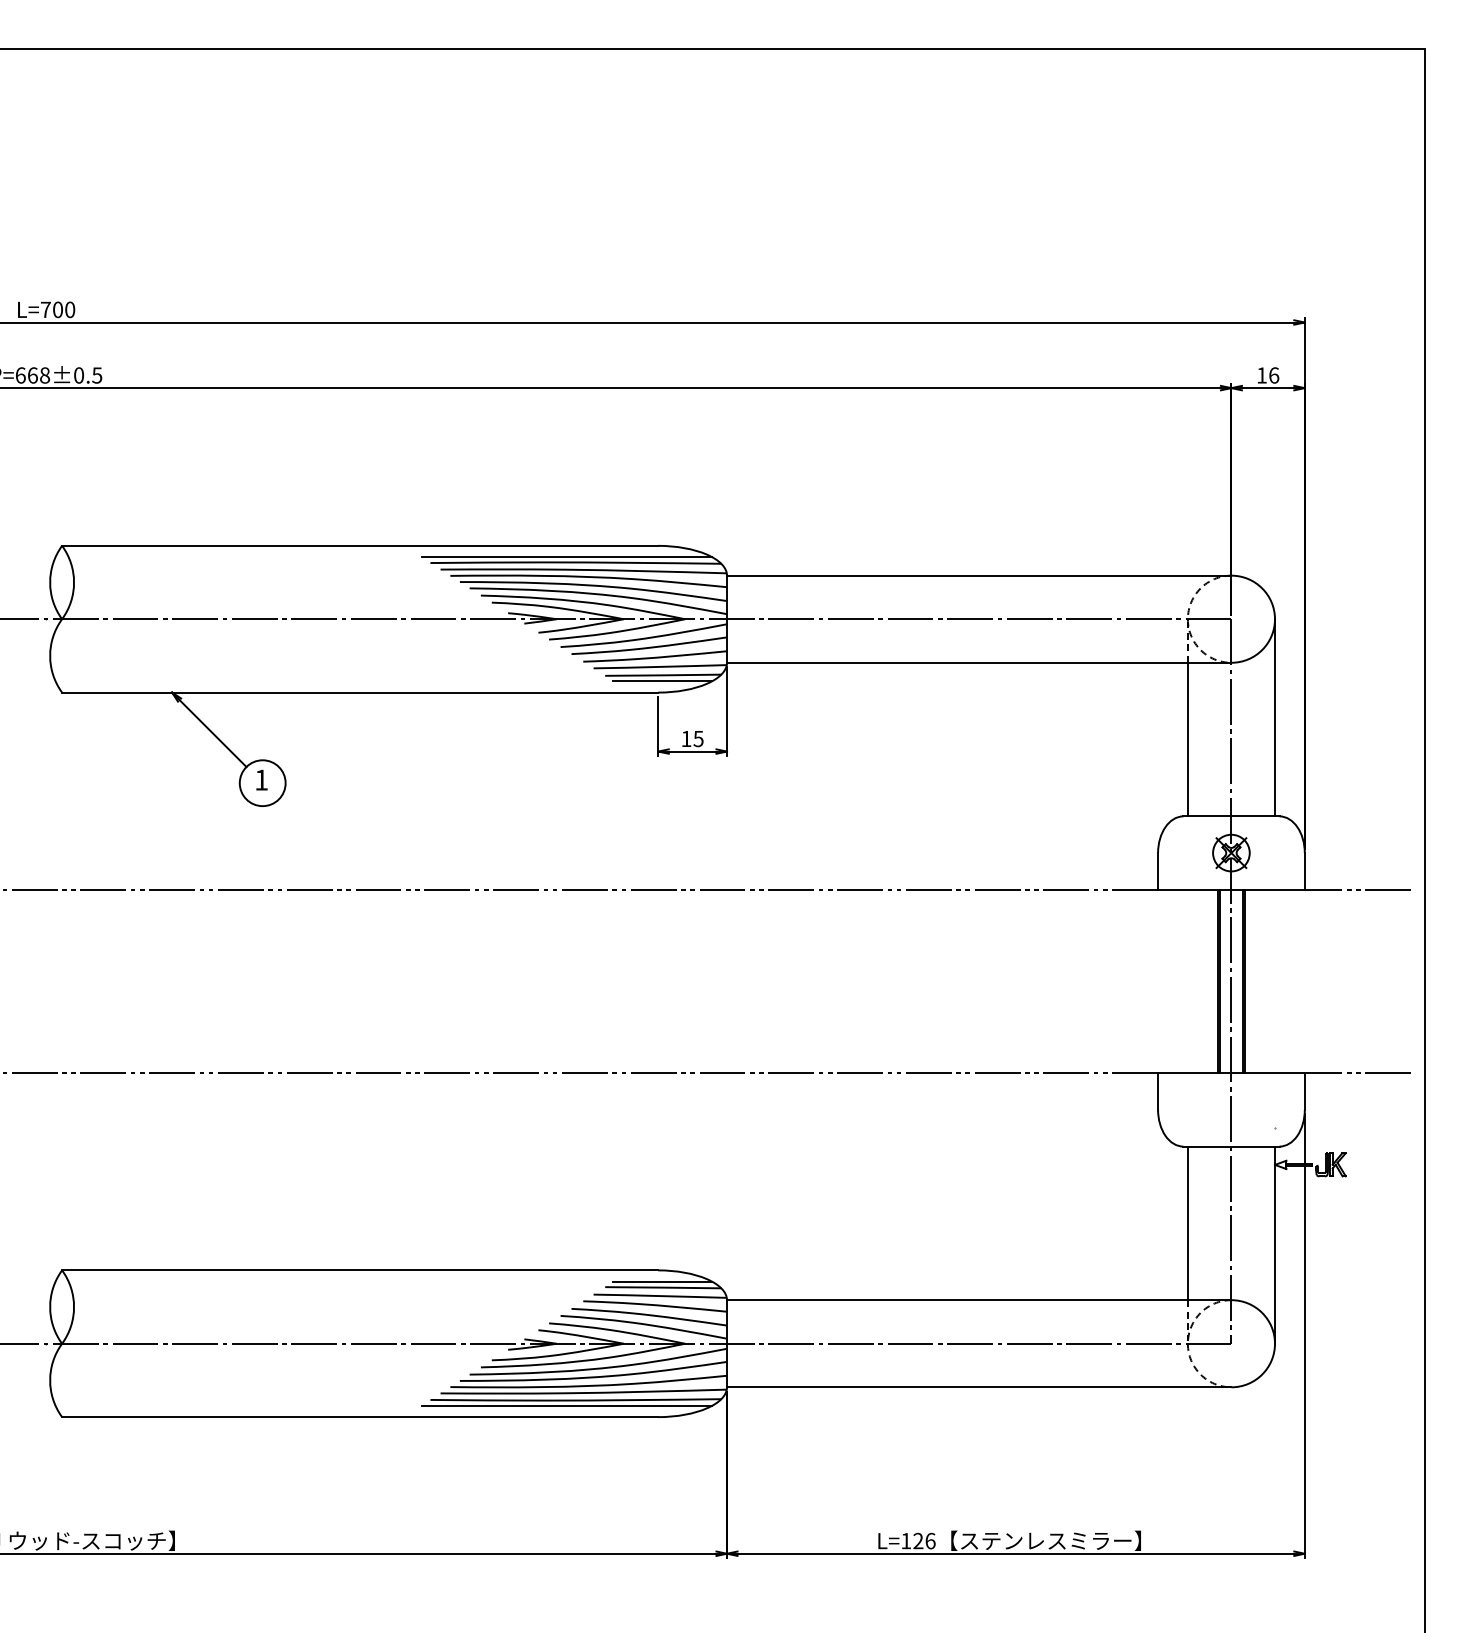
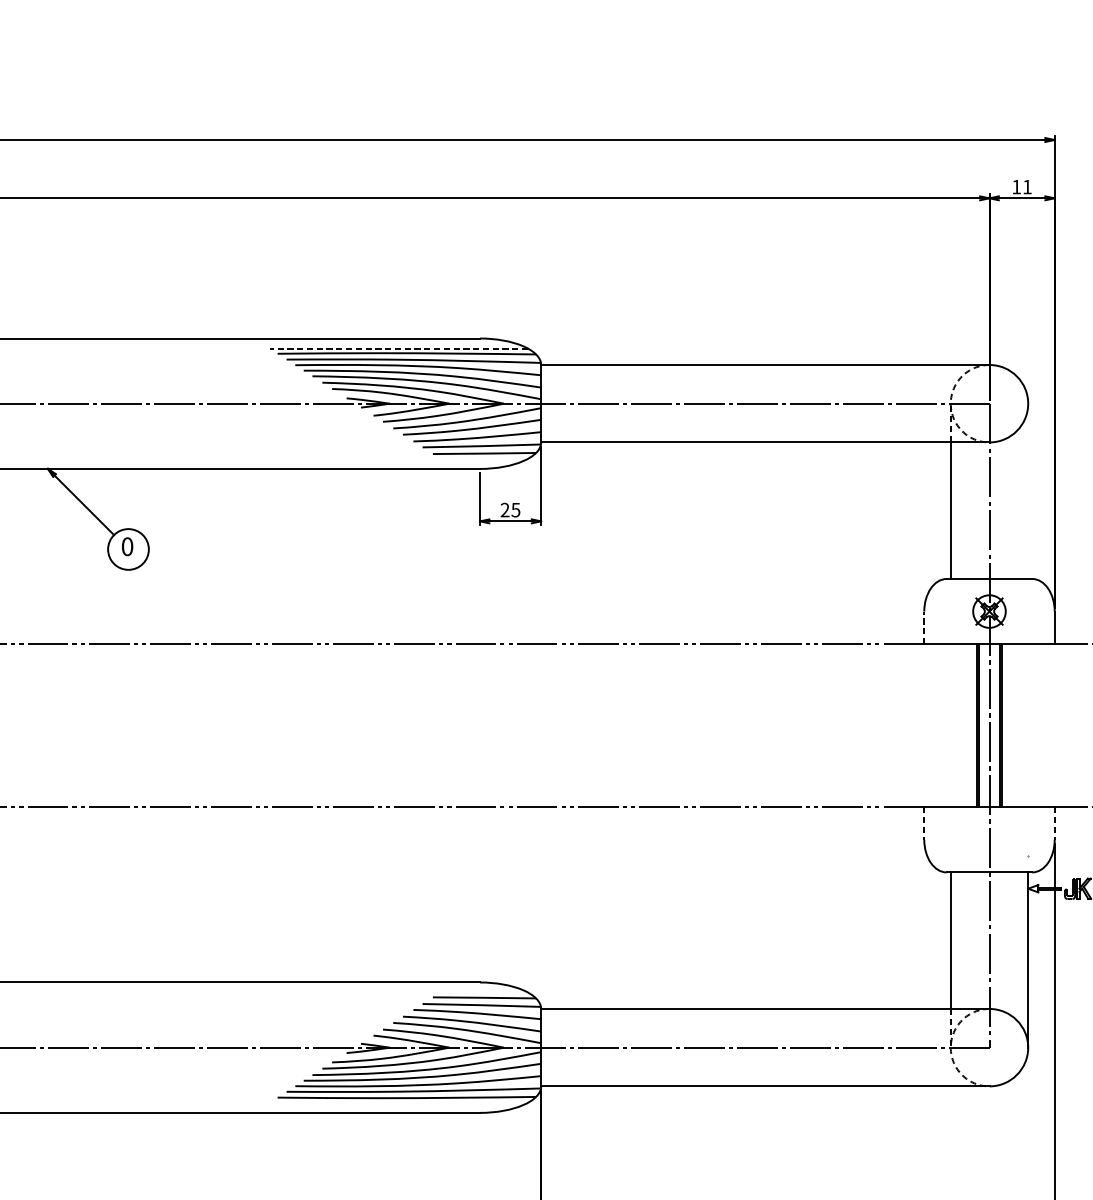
text: (1274, 375) -> (1027, 187), 16 -> 11
line: (566, 557) -> (398, 348), solid -> dashed
line: (662, 681) -> (483, 459), removed
line: (1275, 717) -> (1028, 491), removed
text: (686, 738) -> (505, 509), 15 -> 25
text: (261, 779) -> (127, 546), 1 -> 0
line: (1158, 870) -> (924, 627), solid -> dashed
line: (1158, 1092) -> (924, 824), solid -> dashed
line: (1304, 1092) -> (1054, 824), solid -> dashed
line: (662, 1281) -> (483, 992), removed
line: (566, 1405) -> (398, 1102), removed

